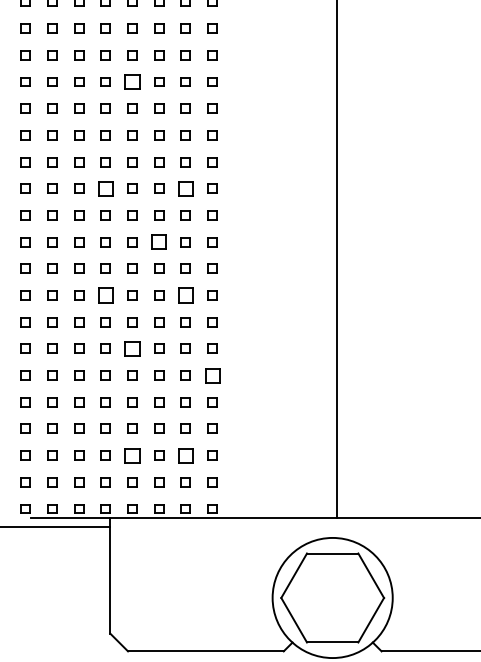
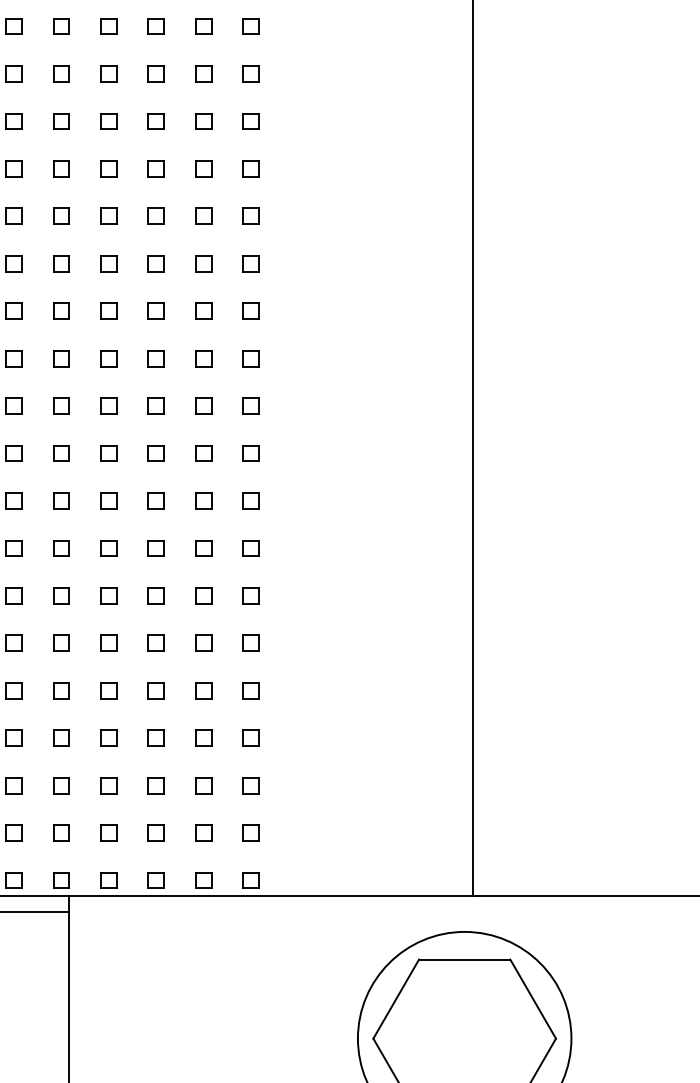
part: (132, 81) -> (108, 120), size x0.62
part: (105, 188) -> (60, 310), size x0.62
part: (185, 188) -> (203, 310), size x0.62
part: (159, 242) -> (156, 406), size x0.62
part: (105, 295) -> (60, 500), size x0.62
part: (185, 295) -> (203, 500), size x0.62
part: (132, 348) -> (108, 595), size x0.62
part: (212, 375) -> (251, 643), size x0.62
part: (132, 455) -> (108, 785), size x0.62
part: (185, 455) -> (203, 785), size x0.62

